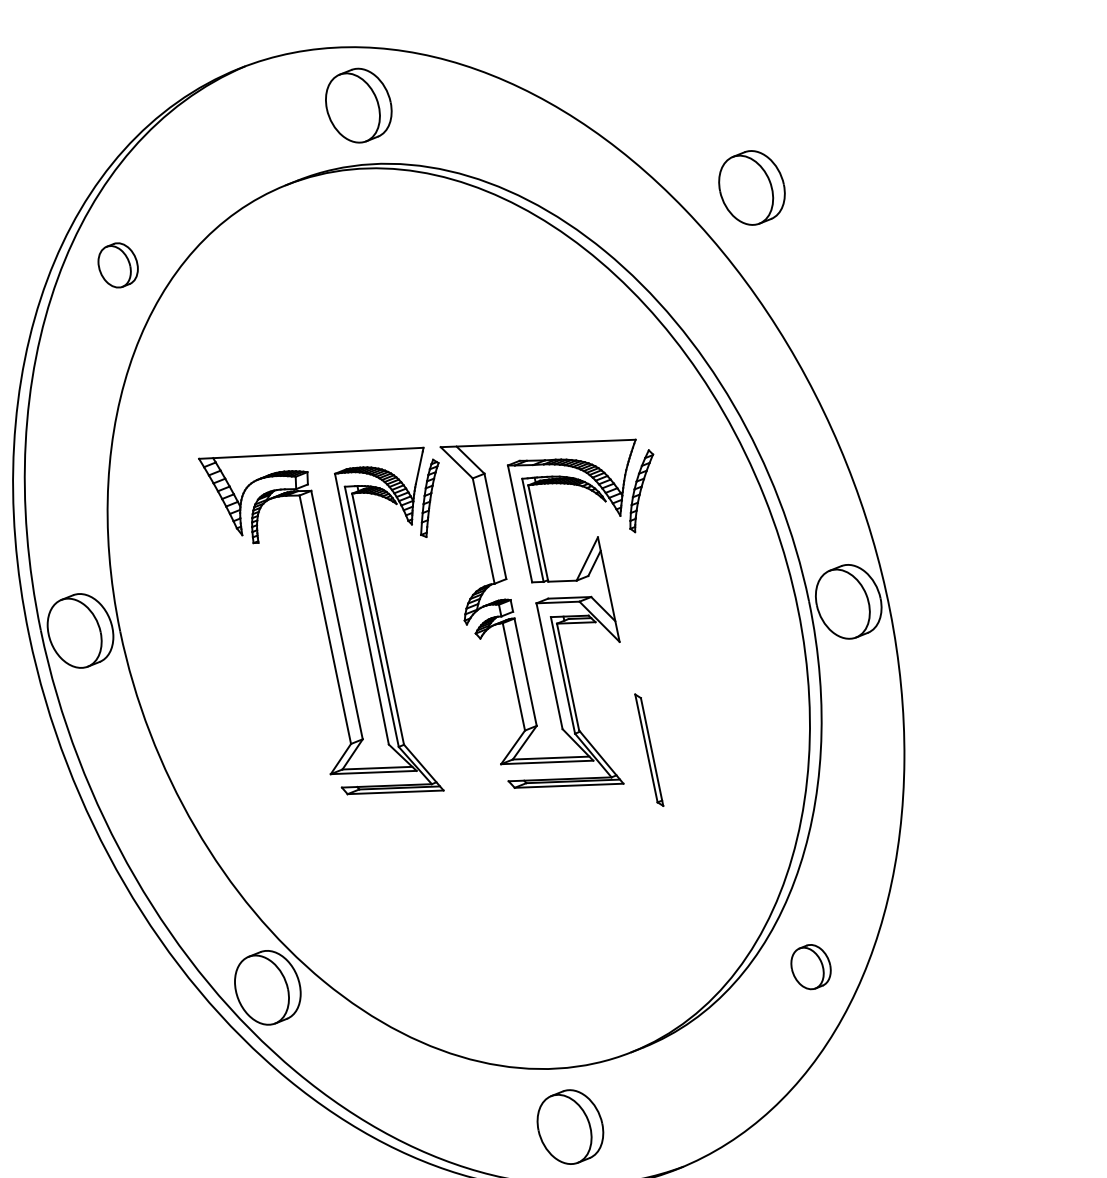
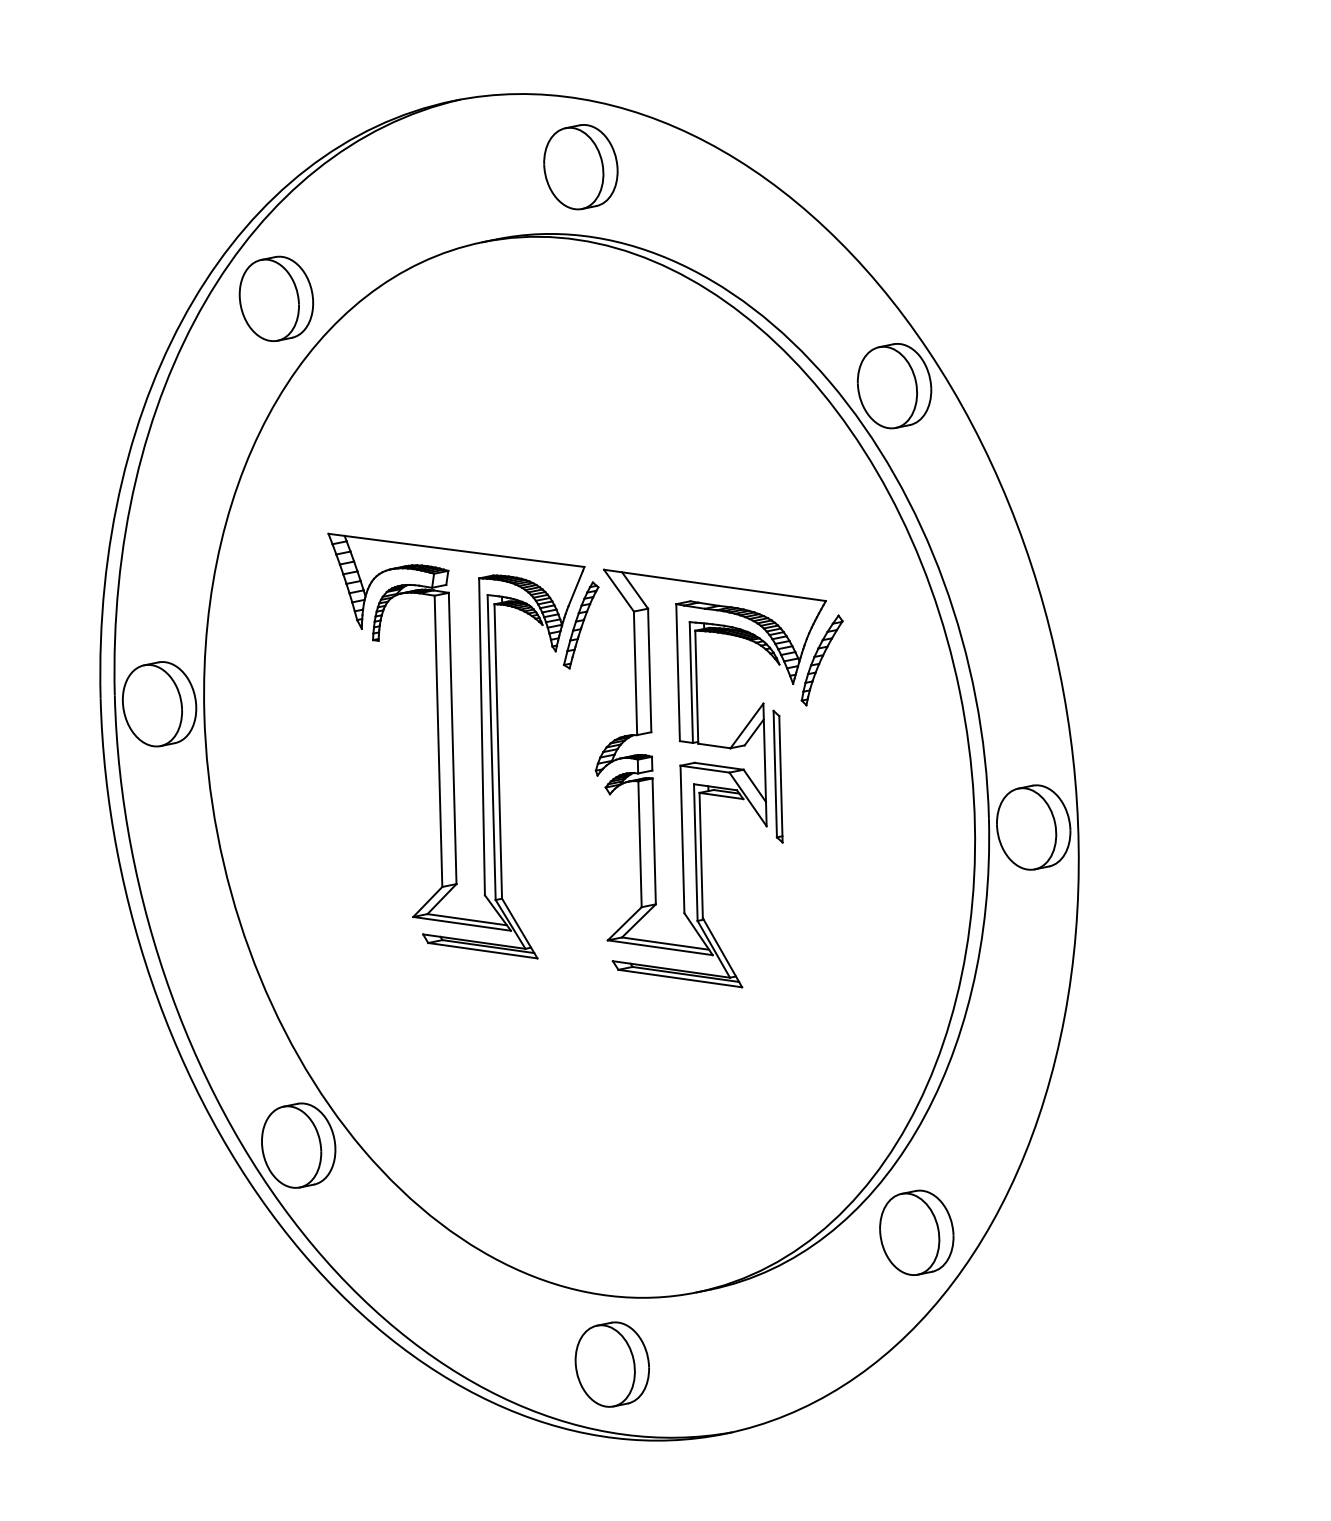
part: (752, 188) -> (894, 386), moved
part: (118, 265) -> (276, 298), size x1.67
part: (648, 750) -> (777, 776), moved
part: (810, 966) -> (916, 1232), size x1.67

